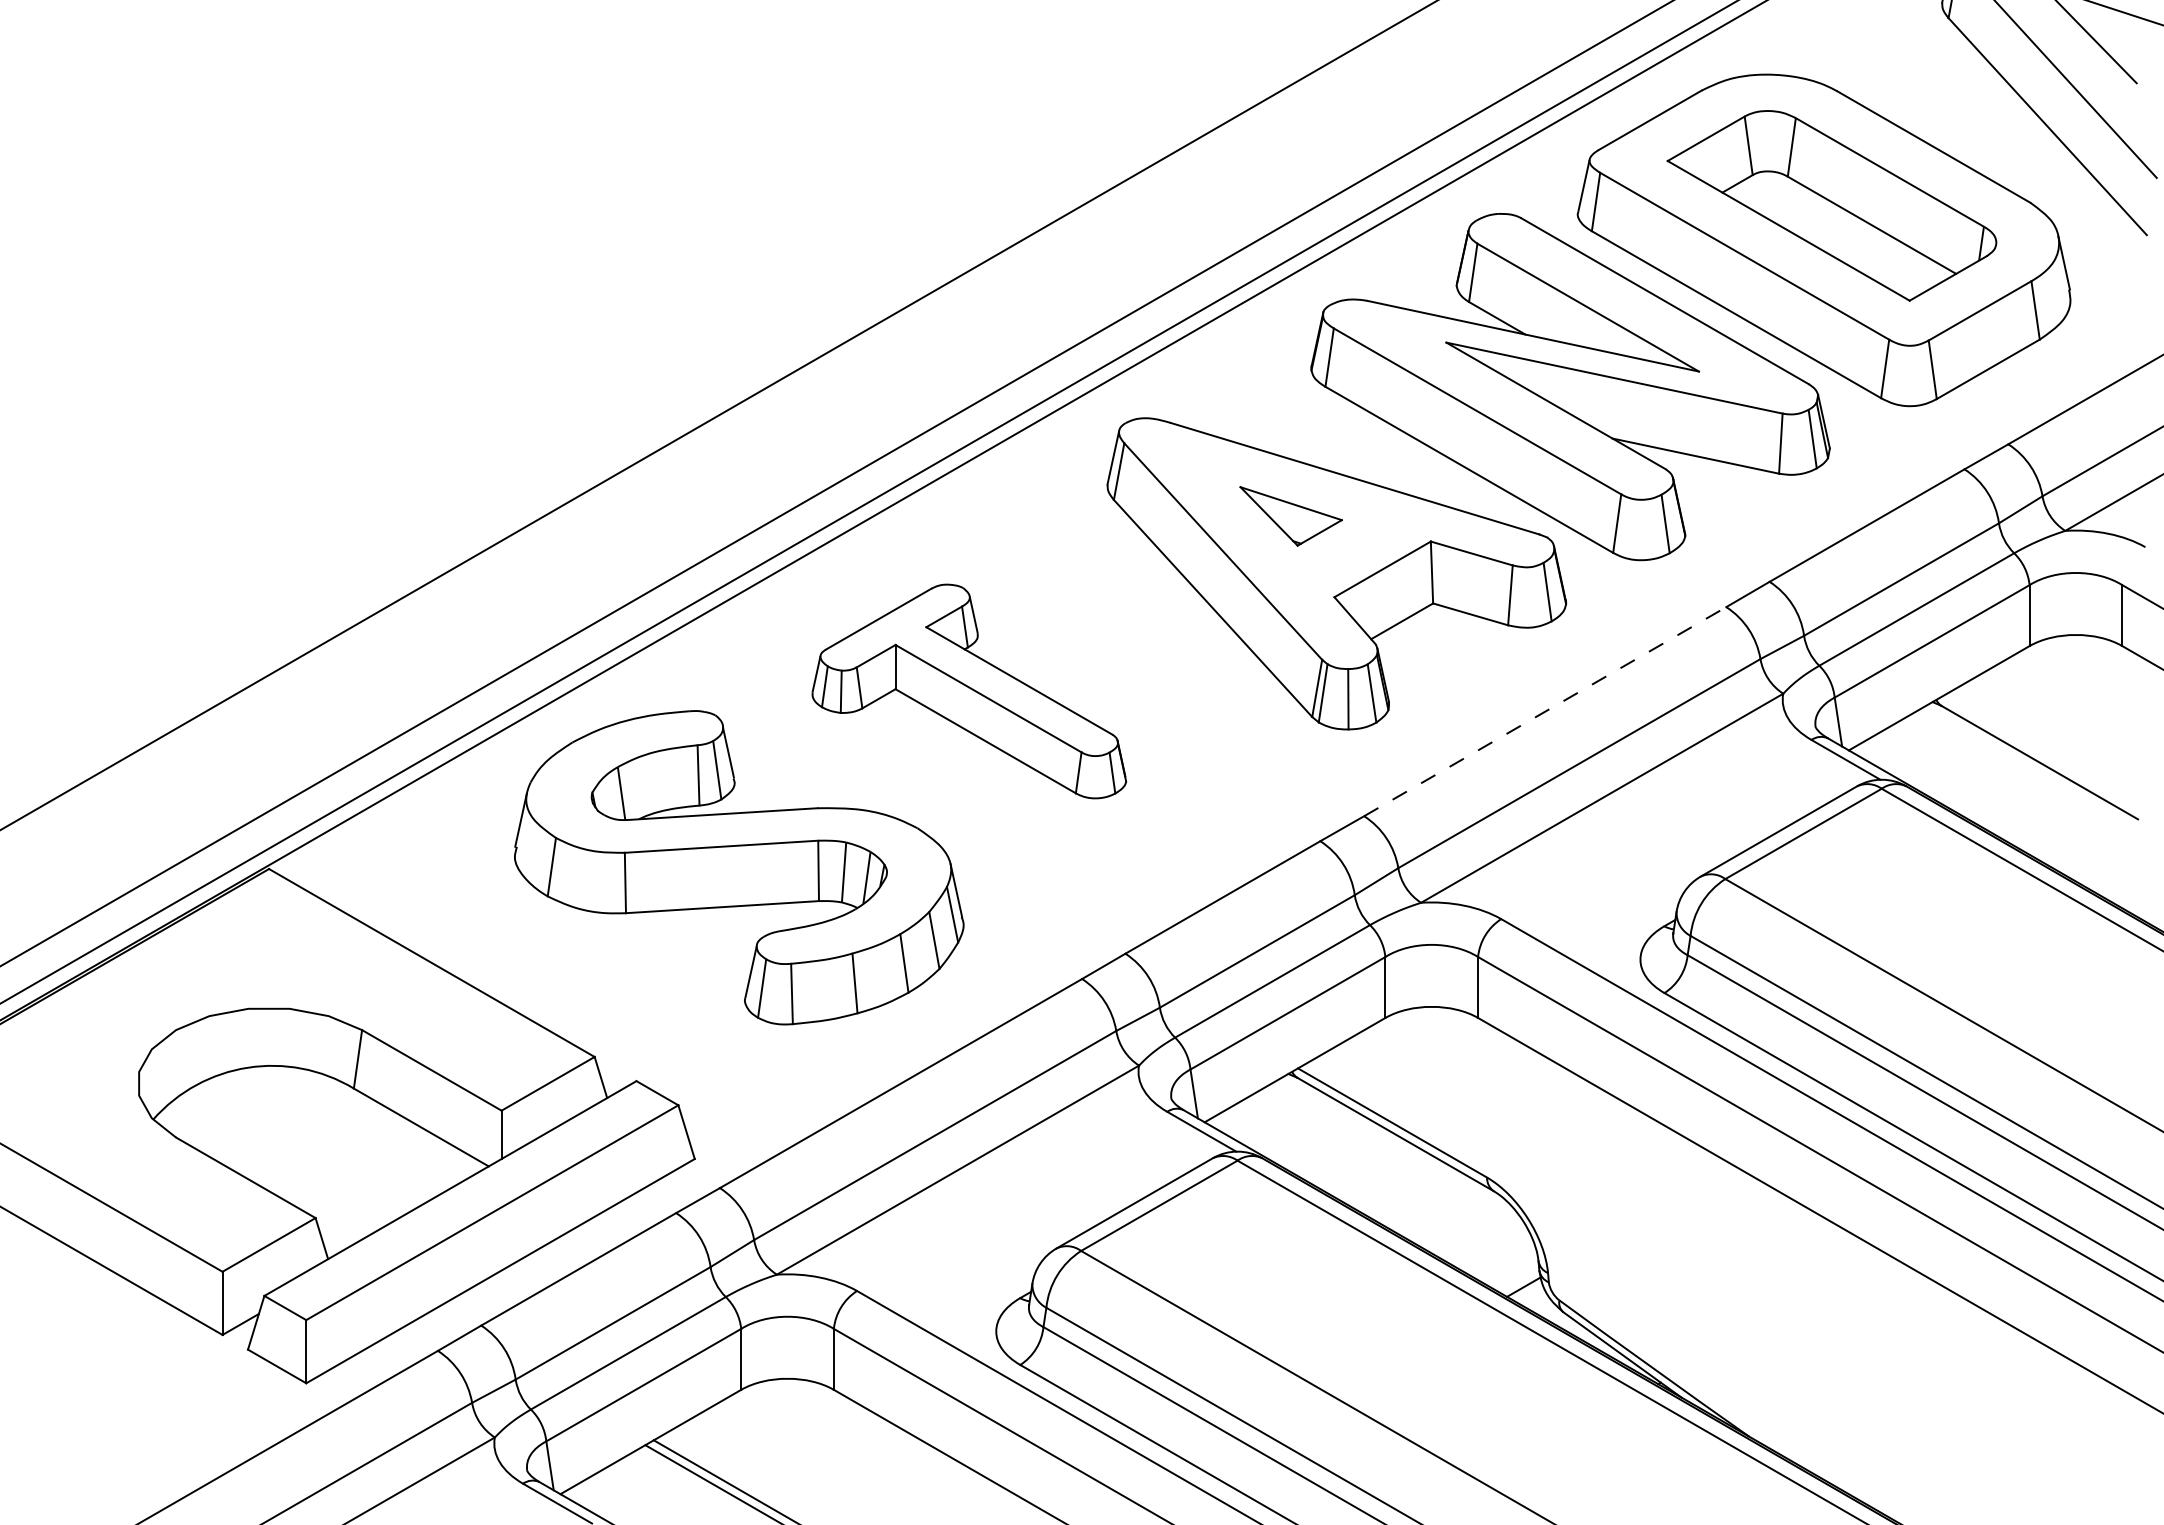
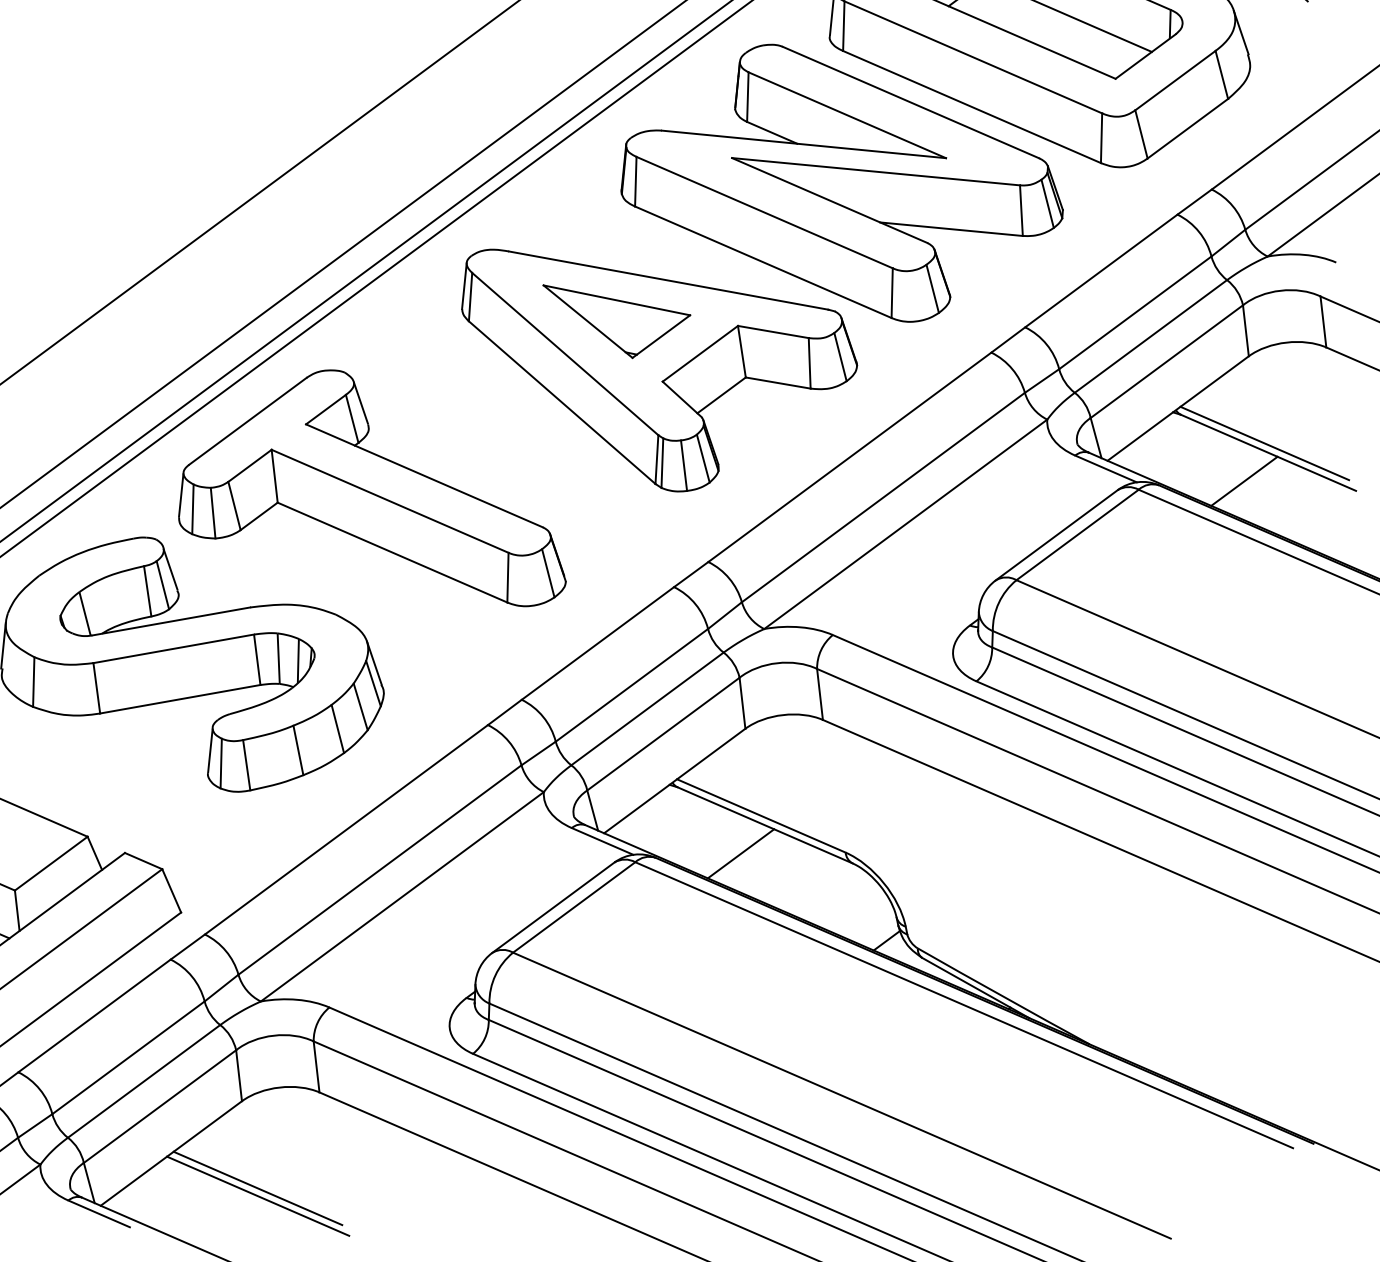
part: (1290, 516) -> (618, 318), size x1.67
part: (969, 691) -> (366, 495), size x1.43
line: (1545, 711) -> (850, 457), dashed -> solid
line: (2036, 750) -> (1264, 442), added
line: (2007, 792) -> (1244, 480), added
line: (1363, 1164) -> (741, 853), added

